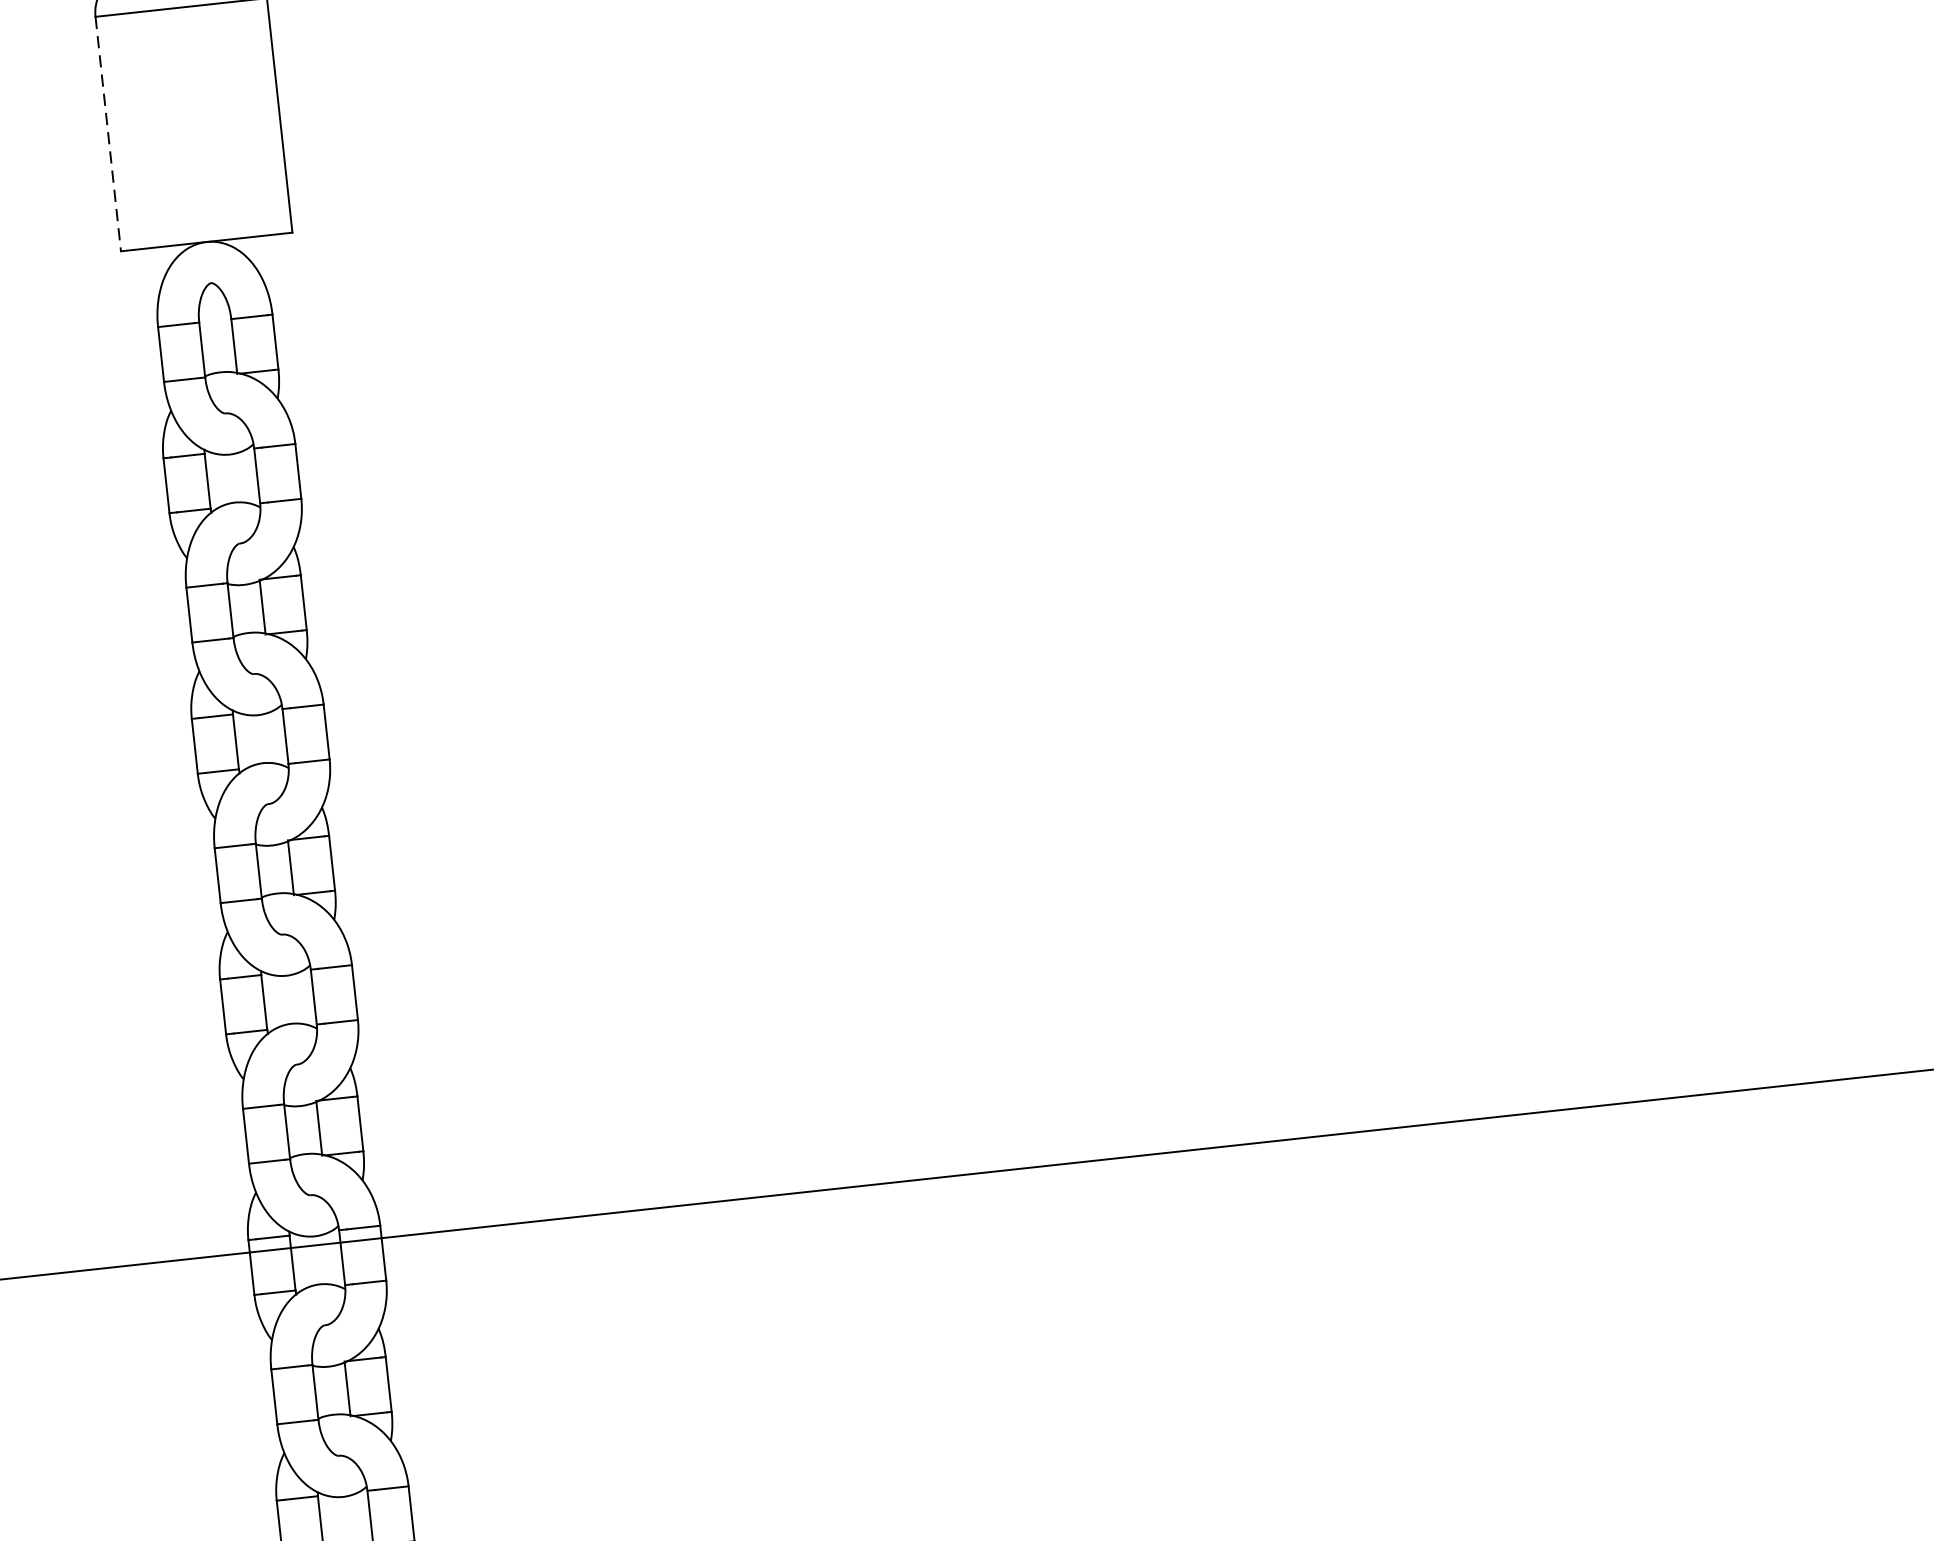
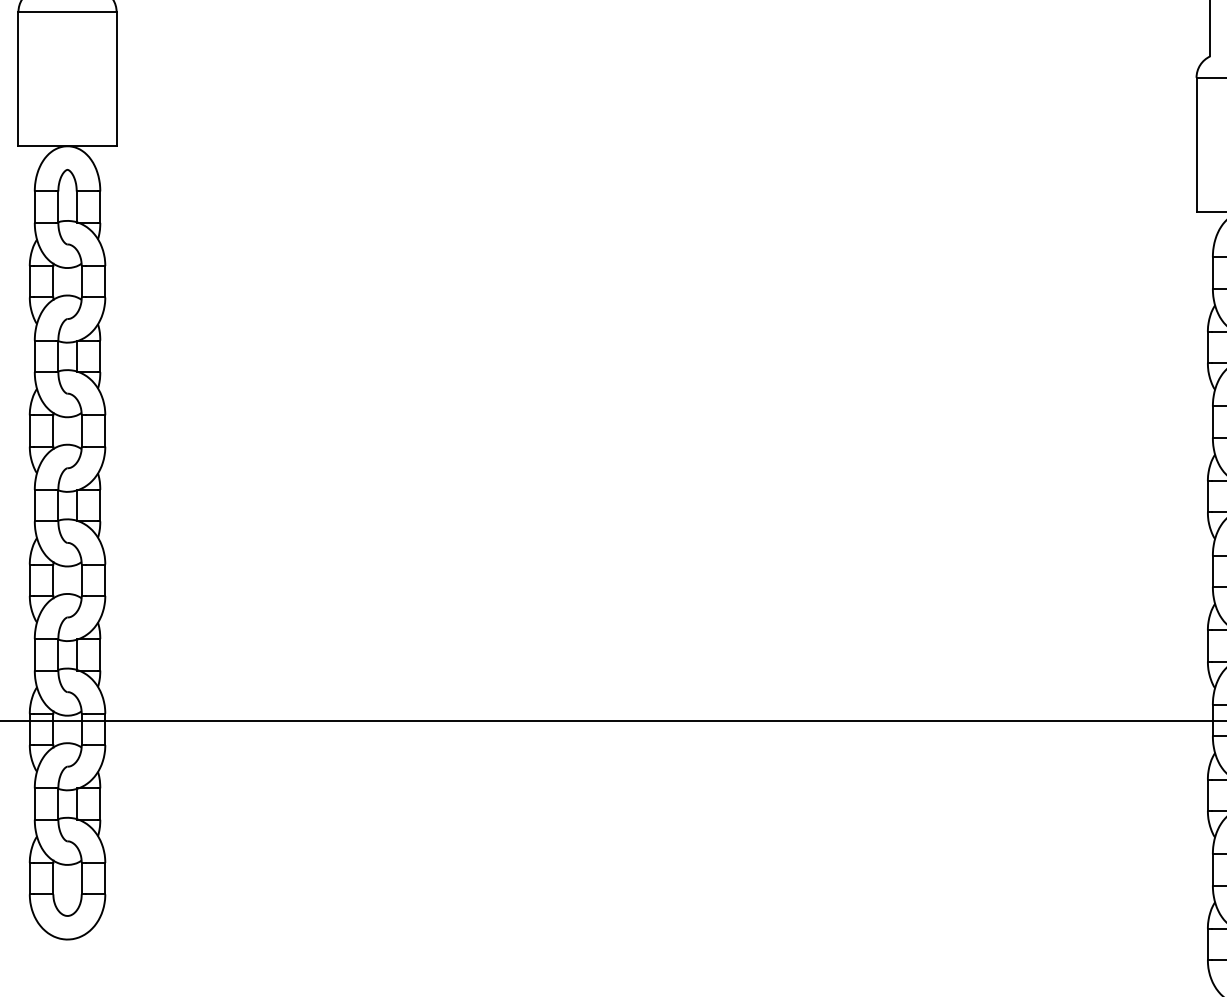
line: (108, 134) -> (18, 79), dashed -> solid

